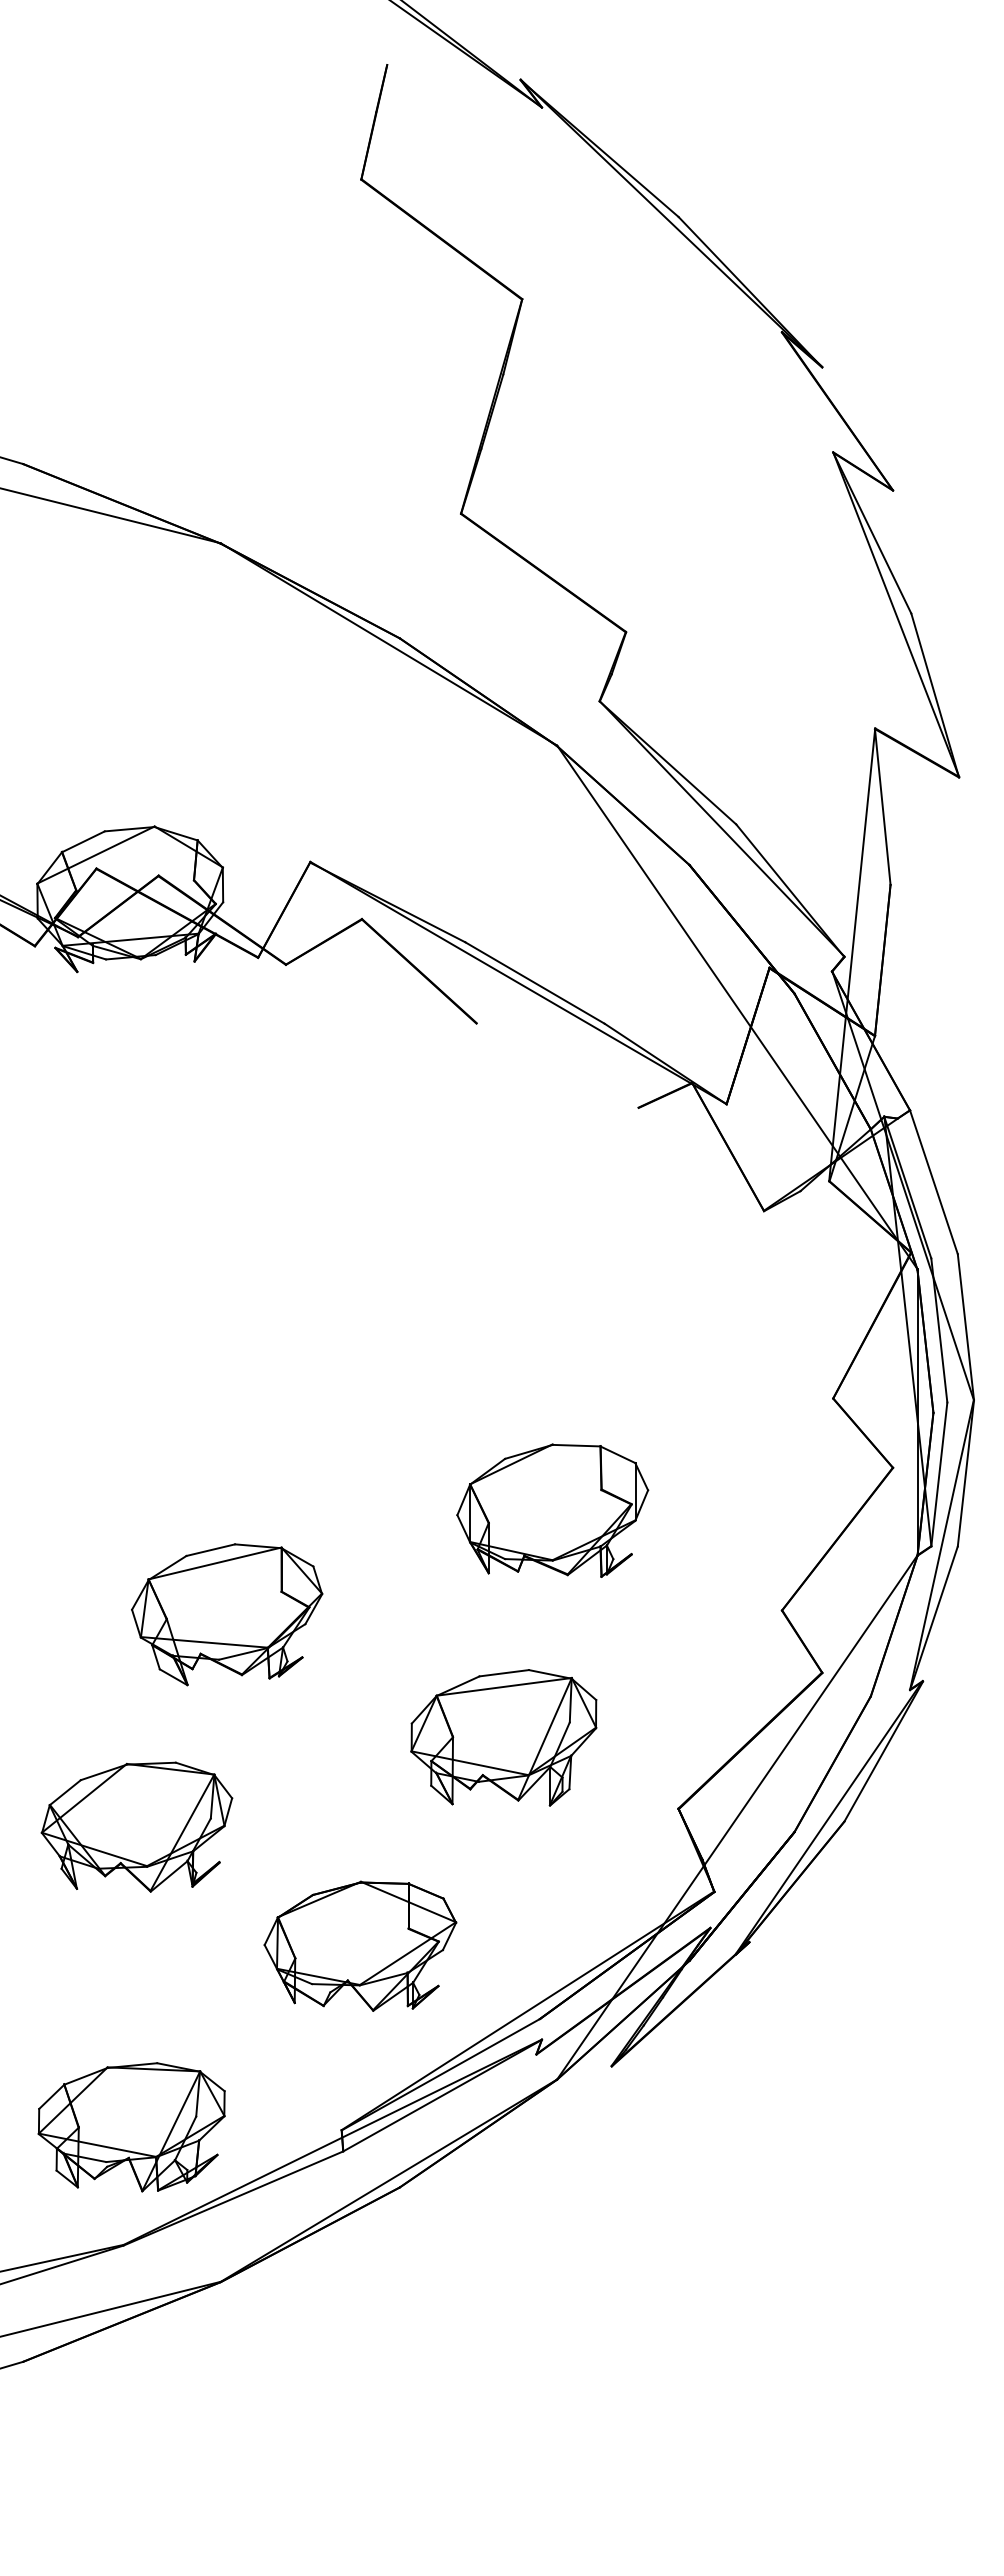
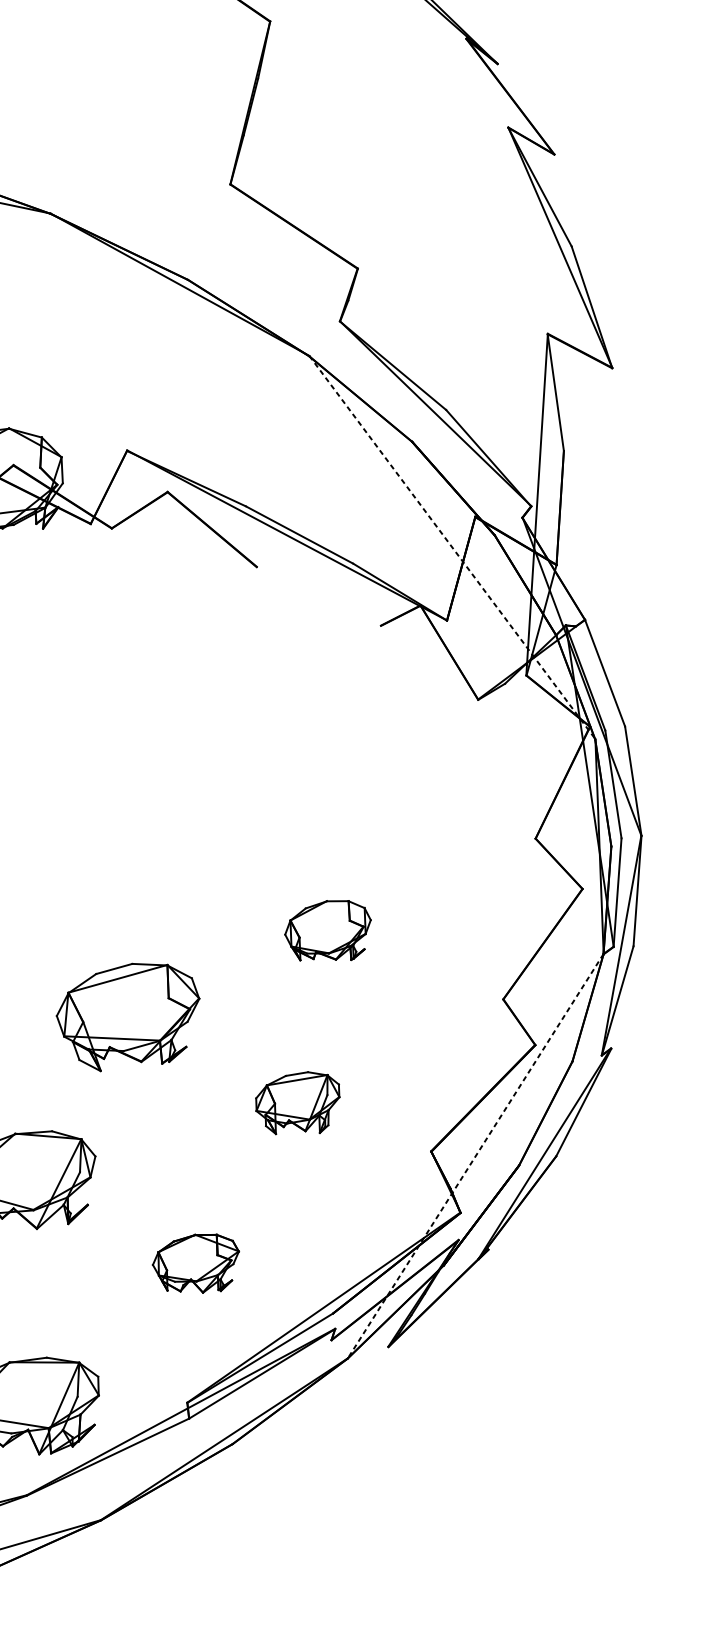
line: (737, 1007) -> (452, 547), solid -> dashed
part: (552, 1510) -> (327, 930), size x0.6
part: (227, 1614) -> (128, 1016), moved
part: (503, 1737) -> (297, 1102), size x0.6
line: (737, 1817) -> (475, 1156), solid -> dashed
part: (360, 1945) -> (196, 1263), size x0.6

